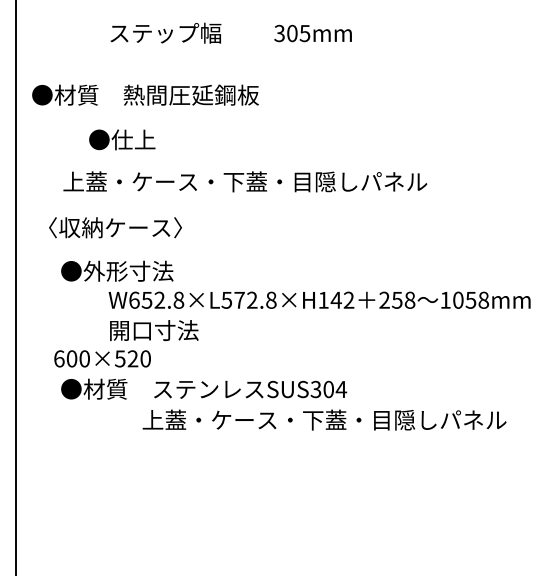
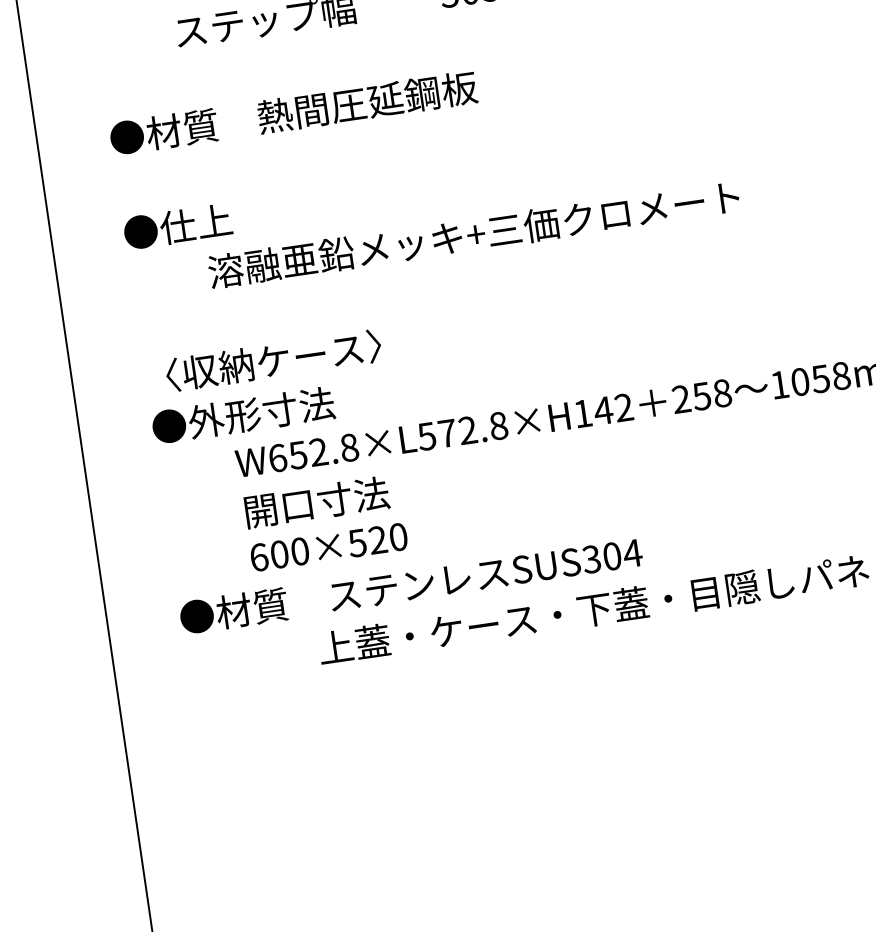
text: (145, 94) -> (293, 111), moved
text: (122, 139) -> (178, 225), moved
text: (250, 181) -> (437, 239), 上蓋・ケース・下蓋・目隠しパネル -> 溶融亜鉛メッキ+三価クロメート
text: (115, 227) -> (273, 360), moved
text: (102, 358) -> (328, 546), moved

